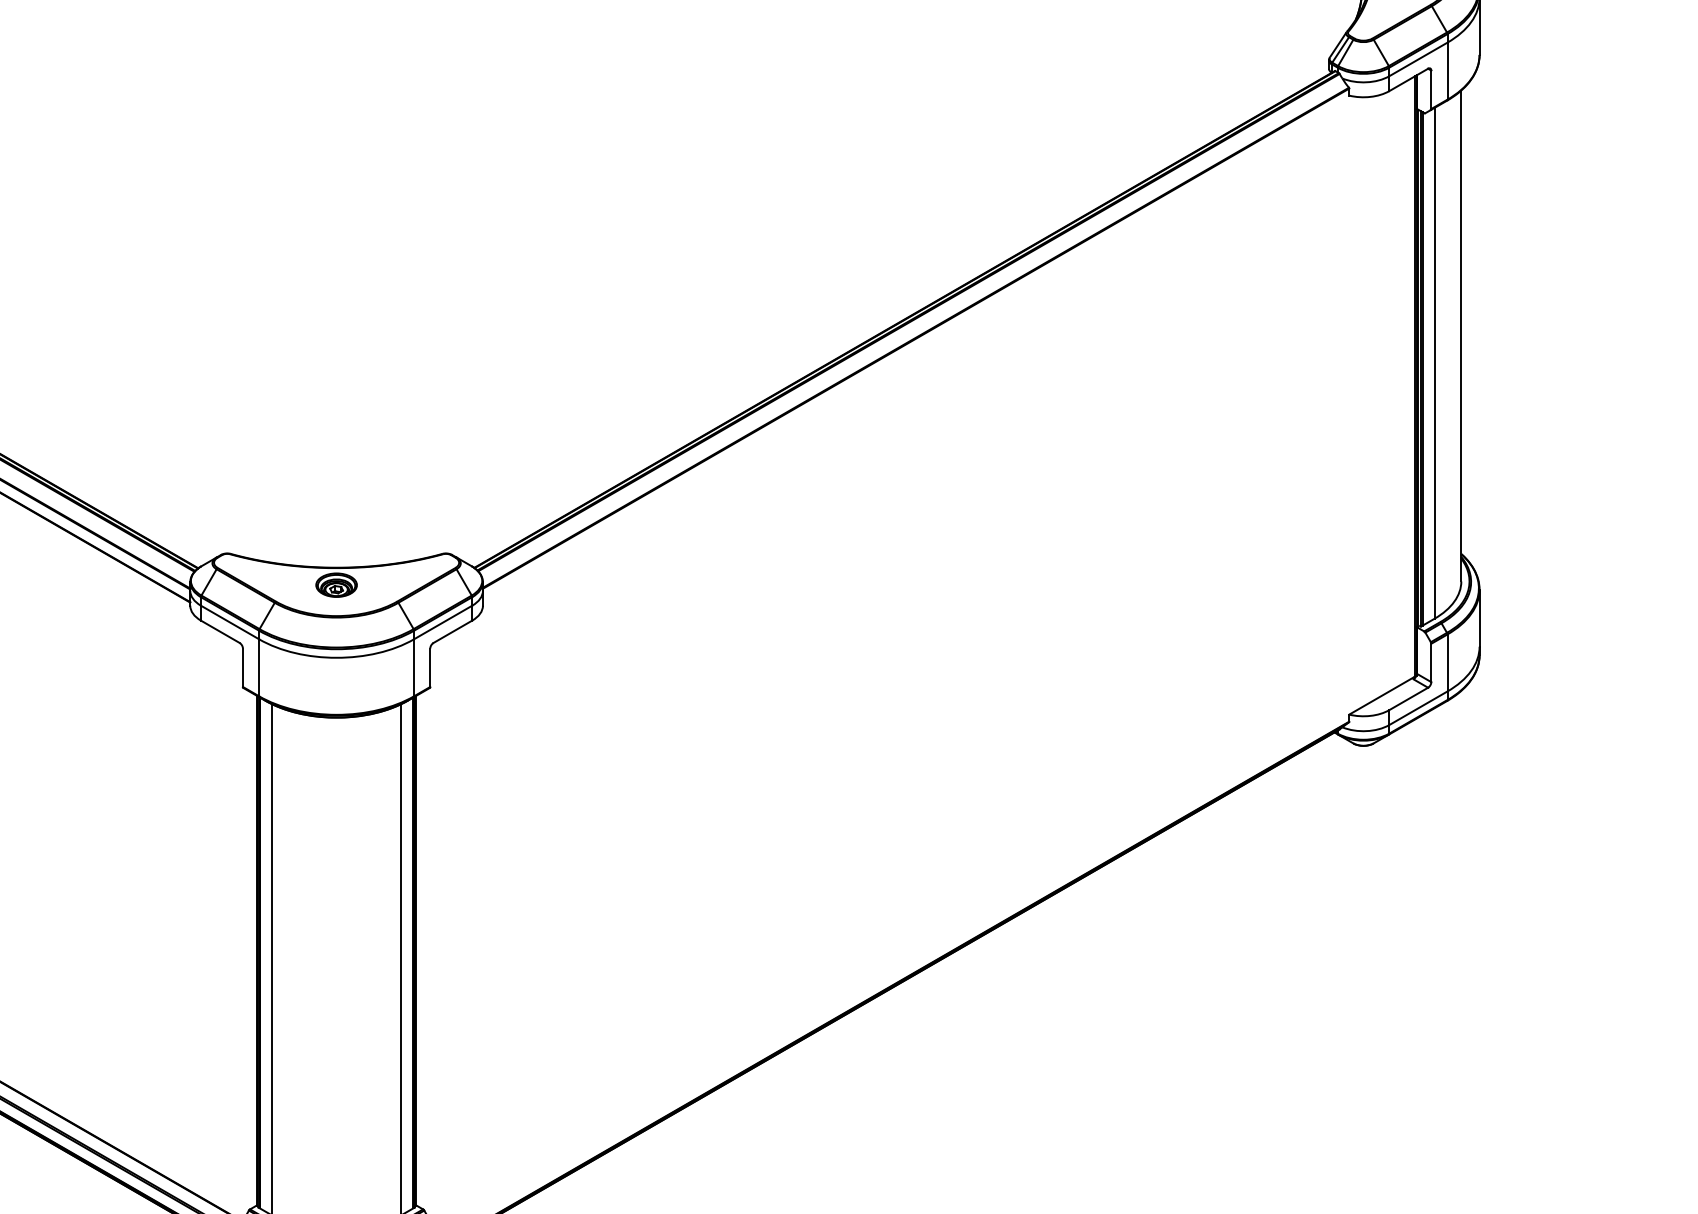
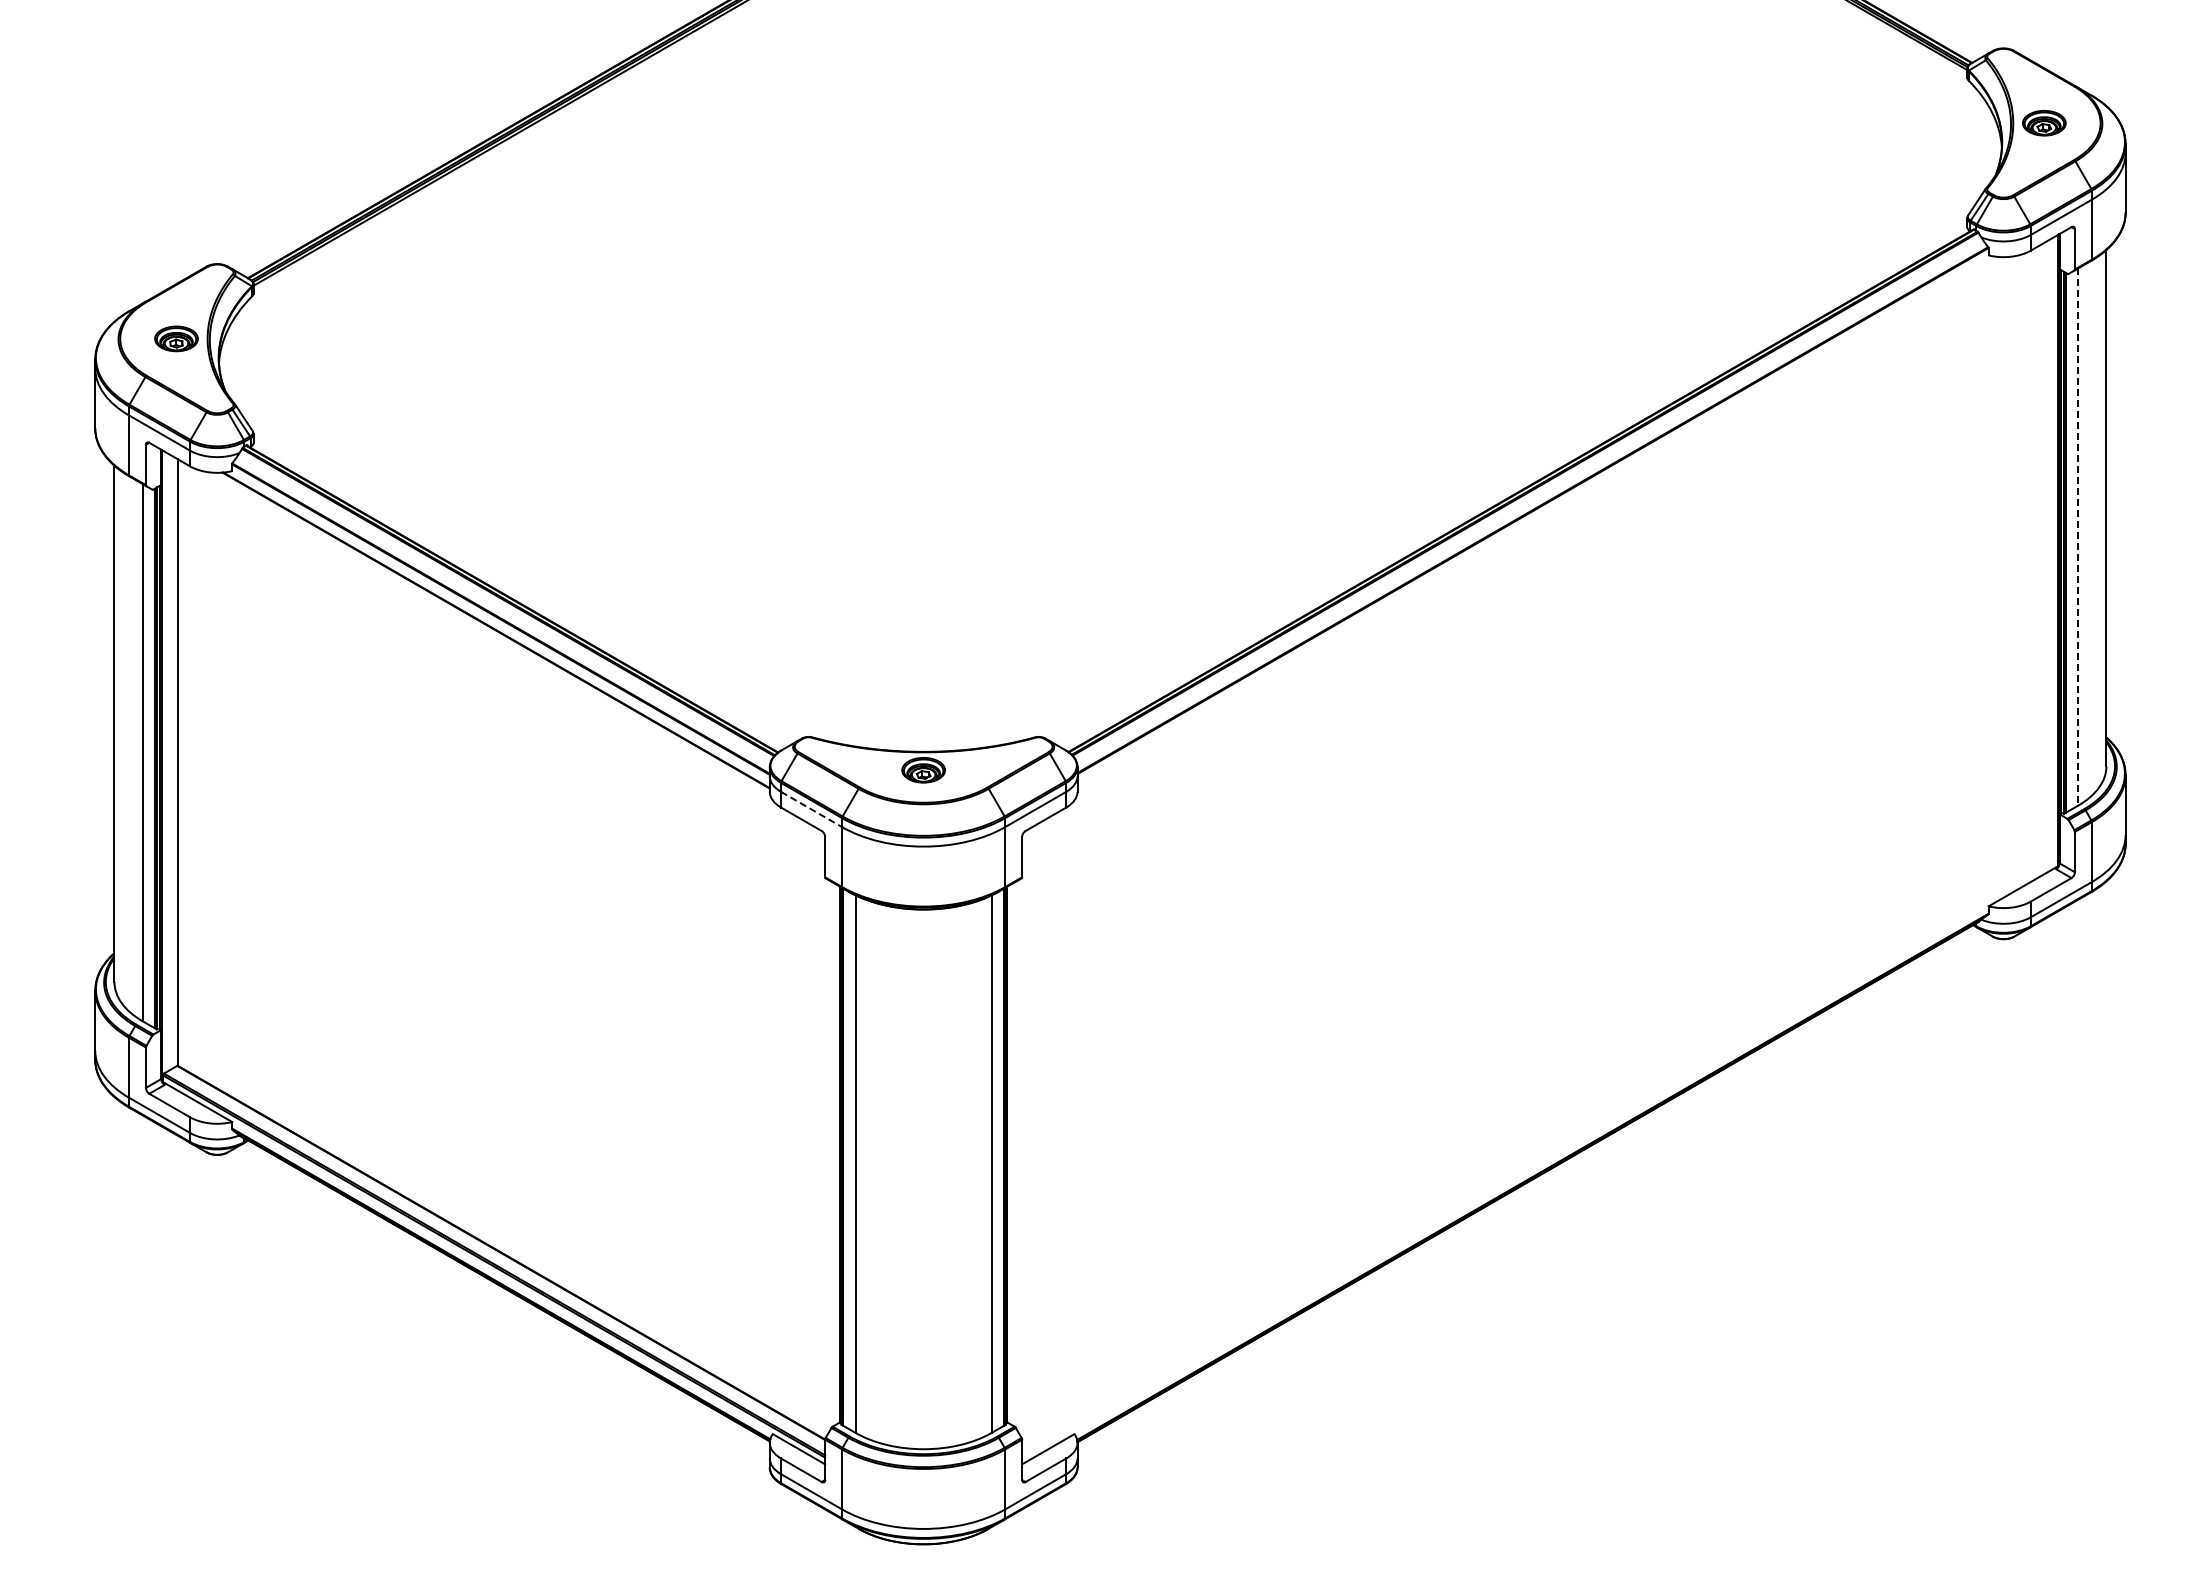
line: (1434, 362) -> (2078, 536), solid -> dashed
line: (230, 622) -> (812, 809), solid -> dashed

